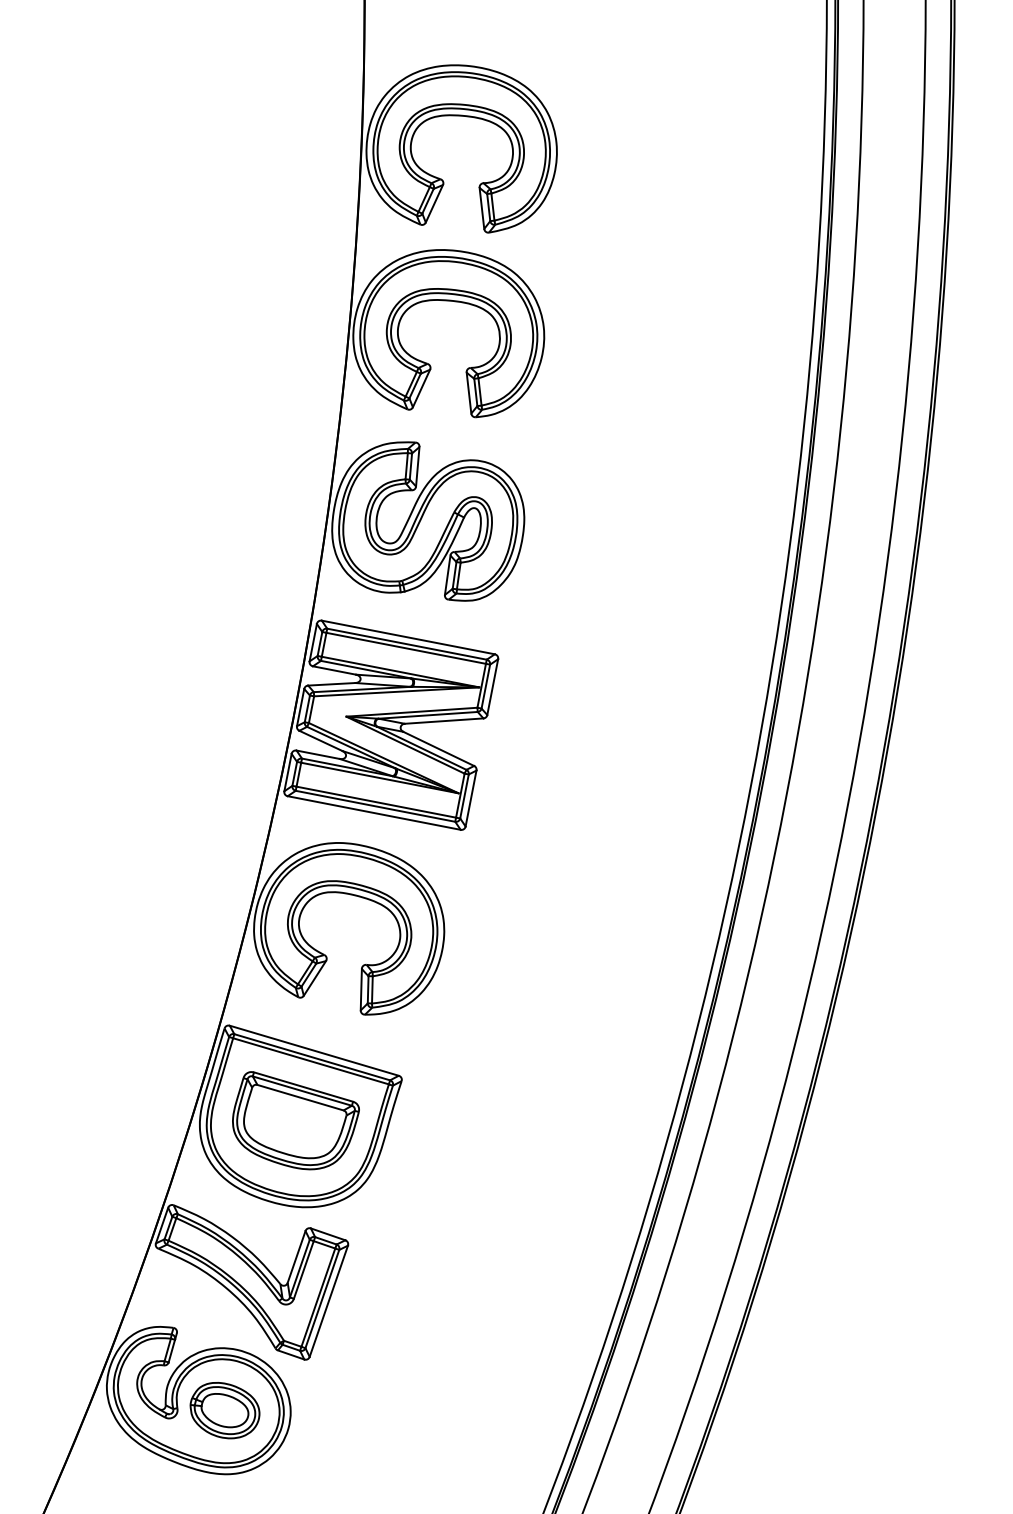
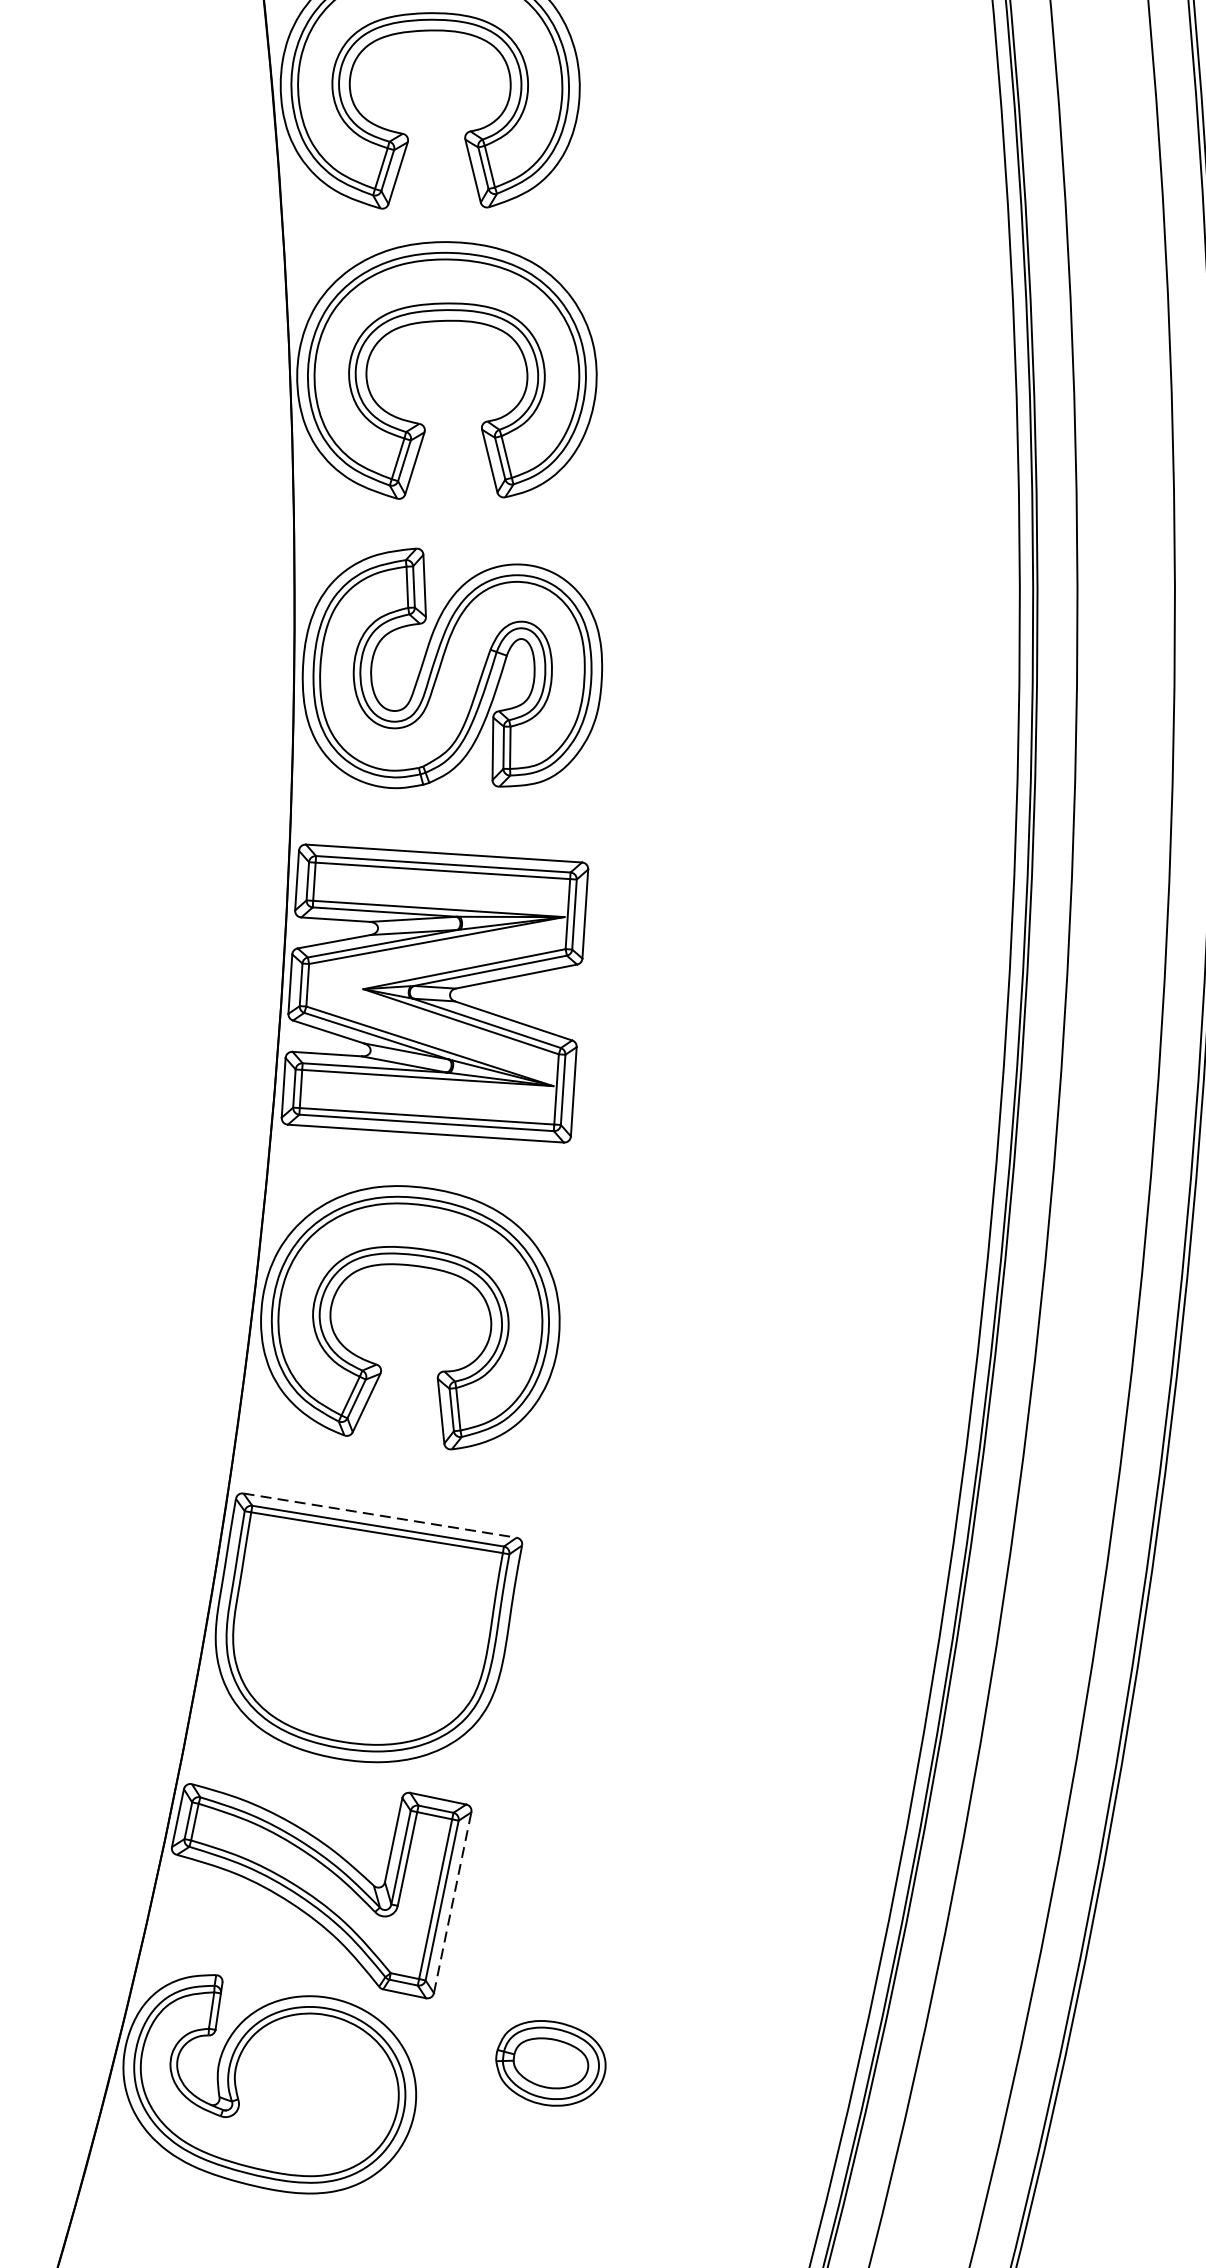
line: (314, 1050) -> (380, 1515), solid -> dashed
part: (295, 1120) -> (364, 1627), removed
line: (328, 1301) -> (452, 1903), solid -> dashed
part: (224, 1410) -> (550, 2063), moved

